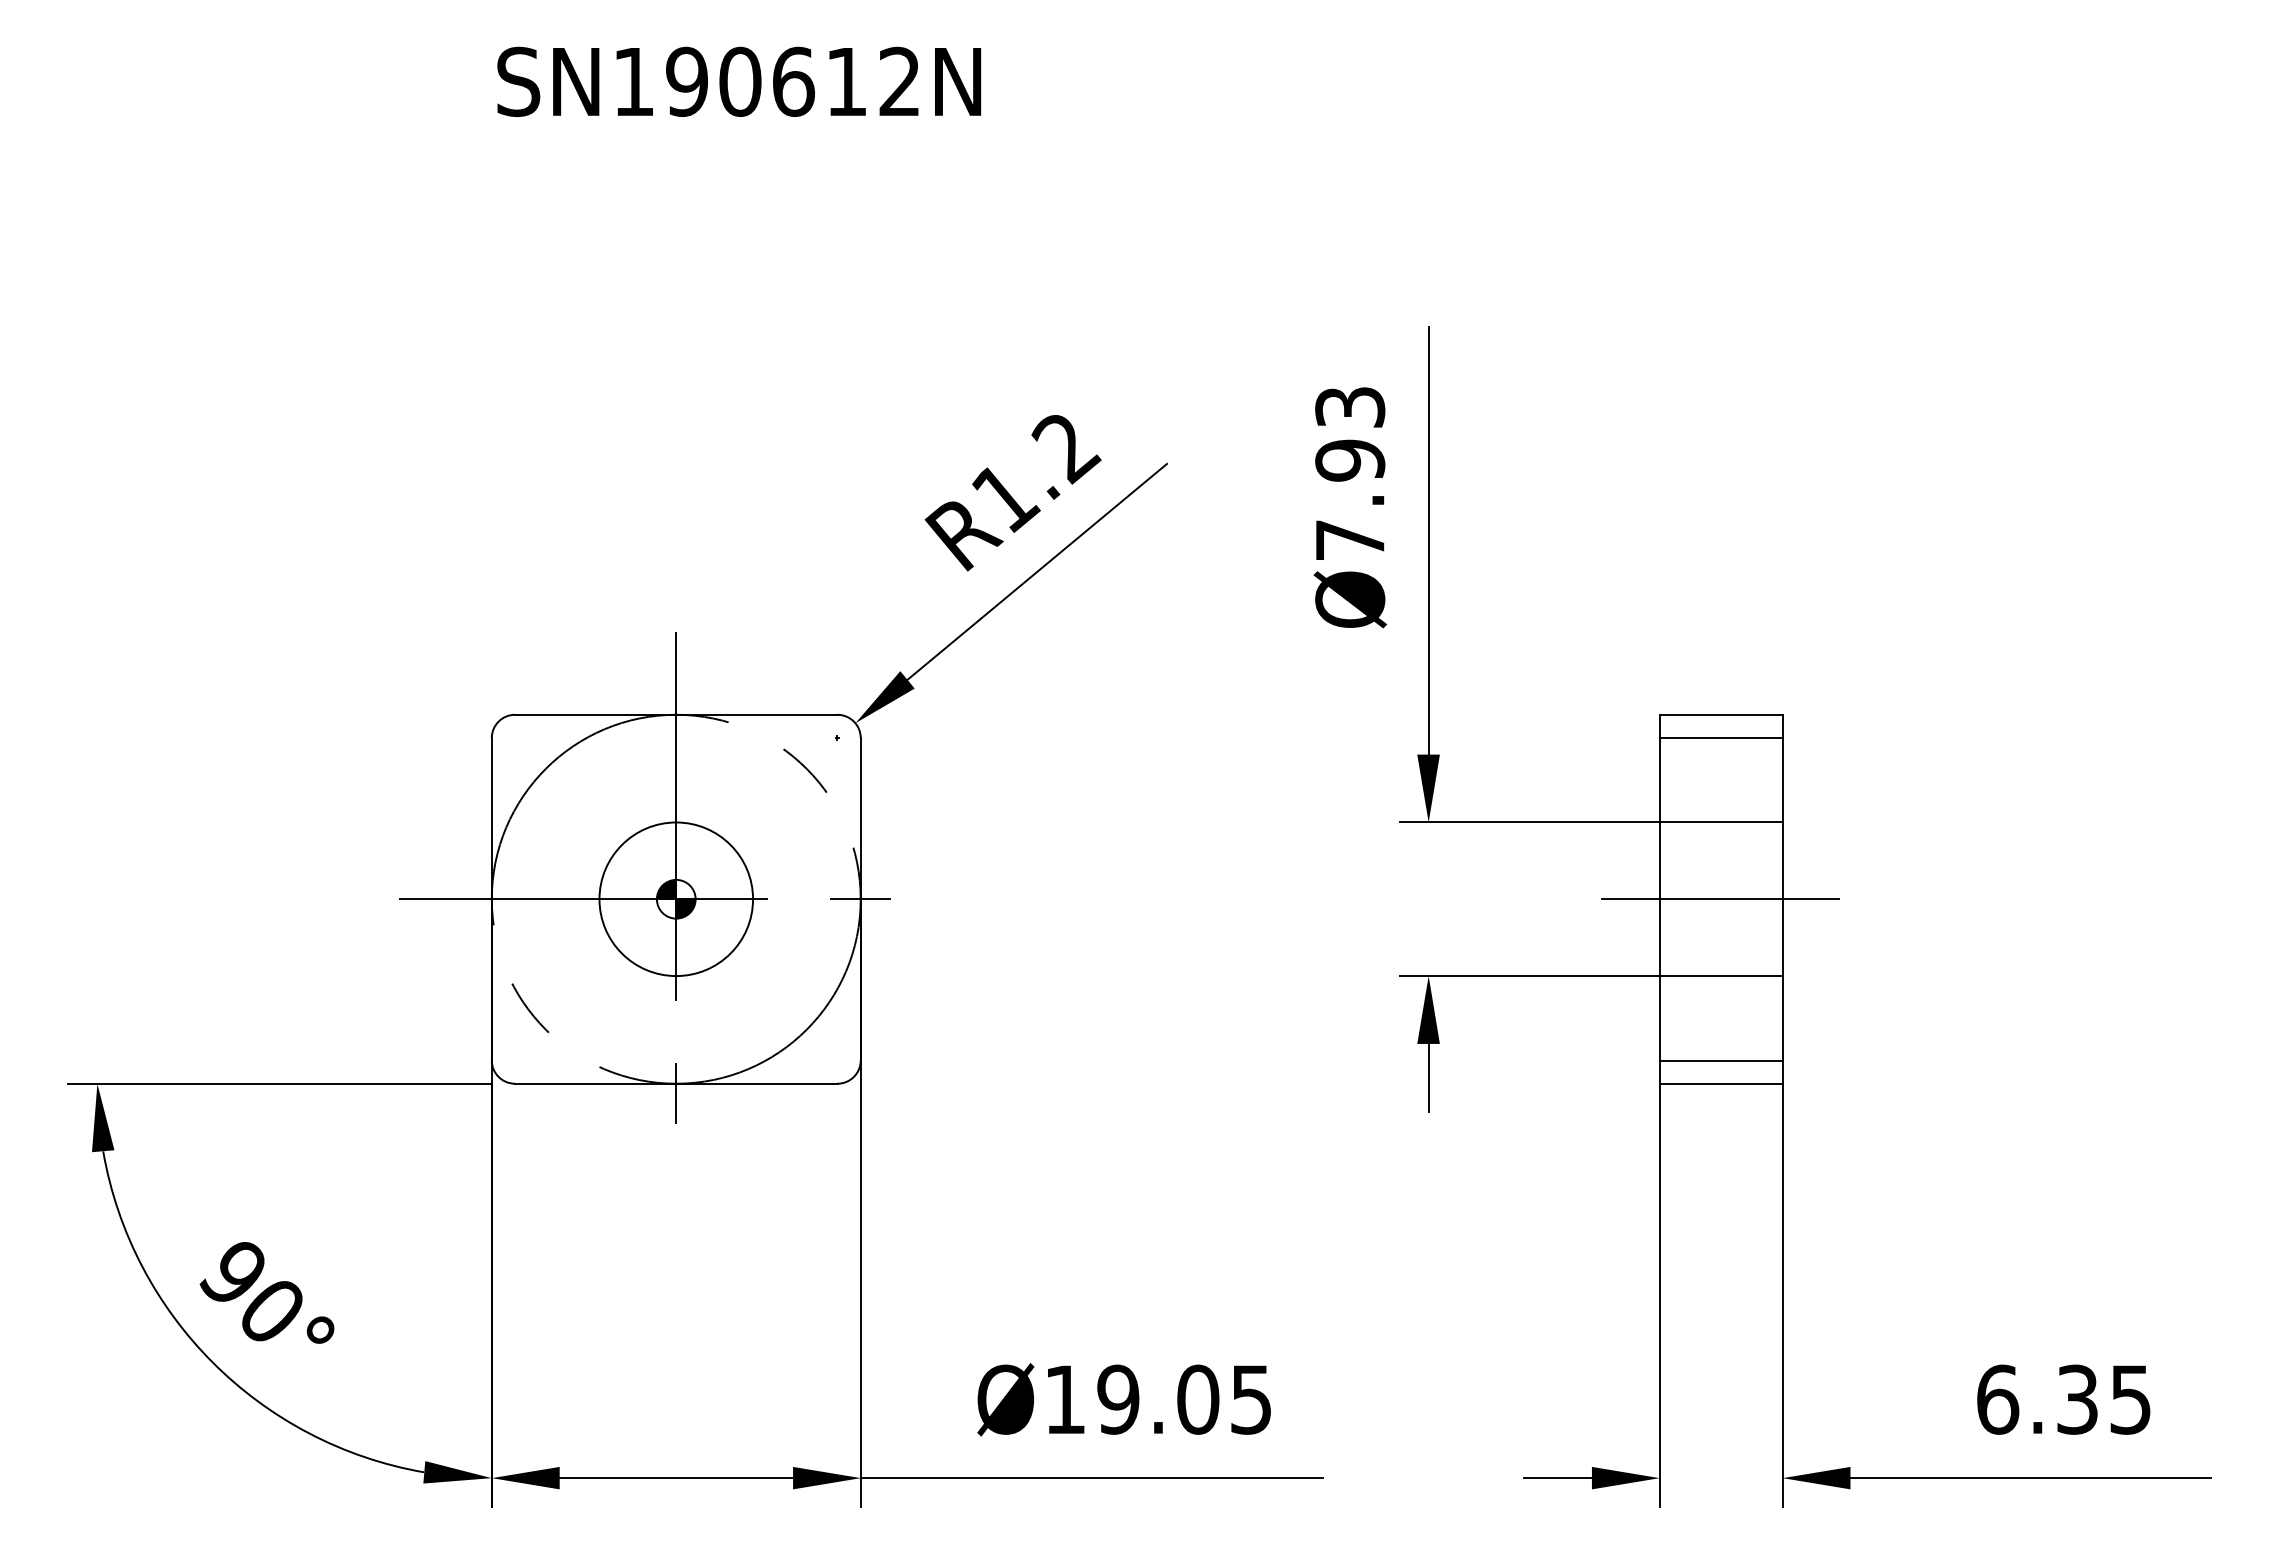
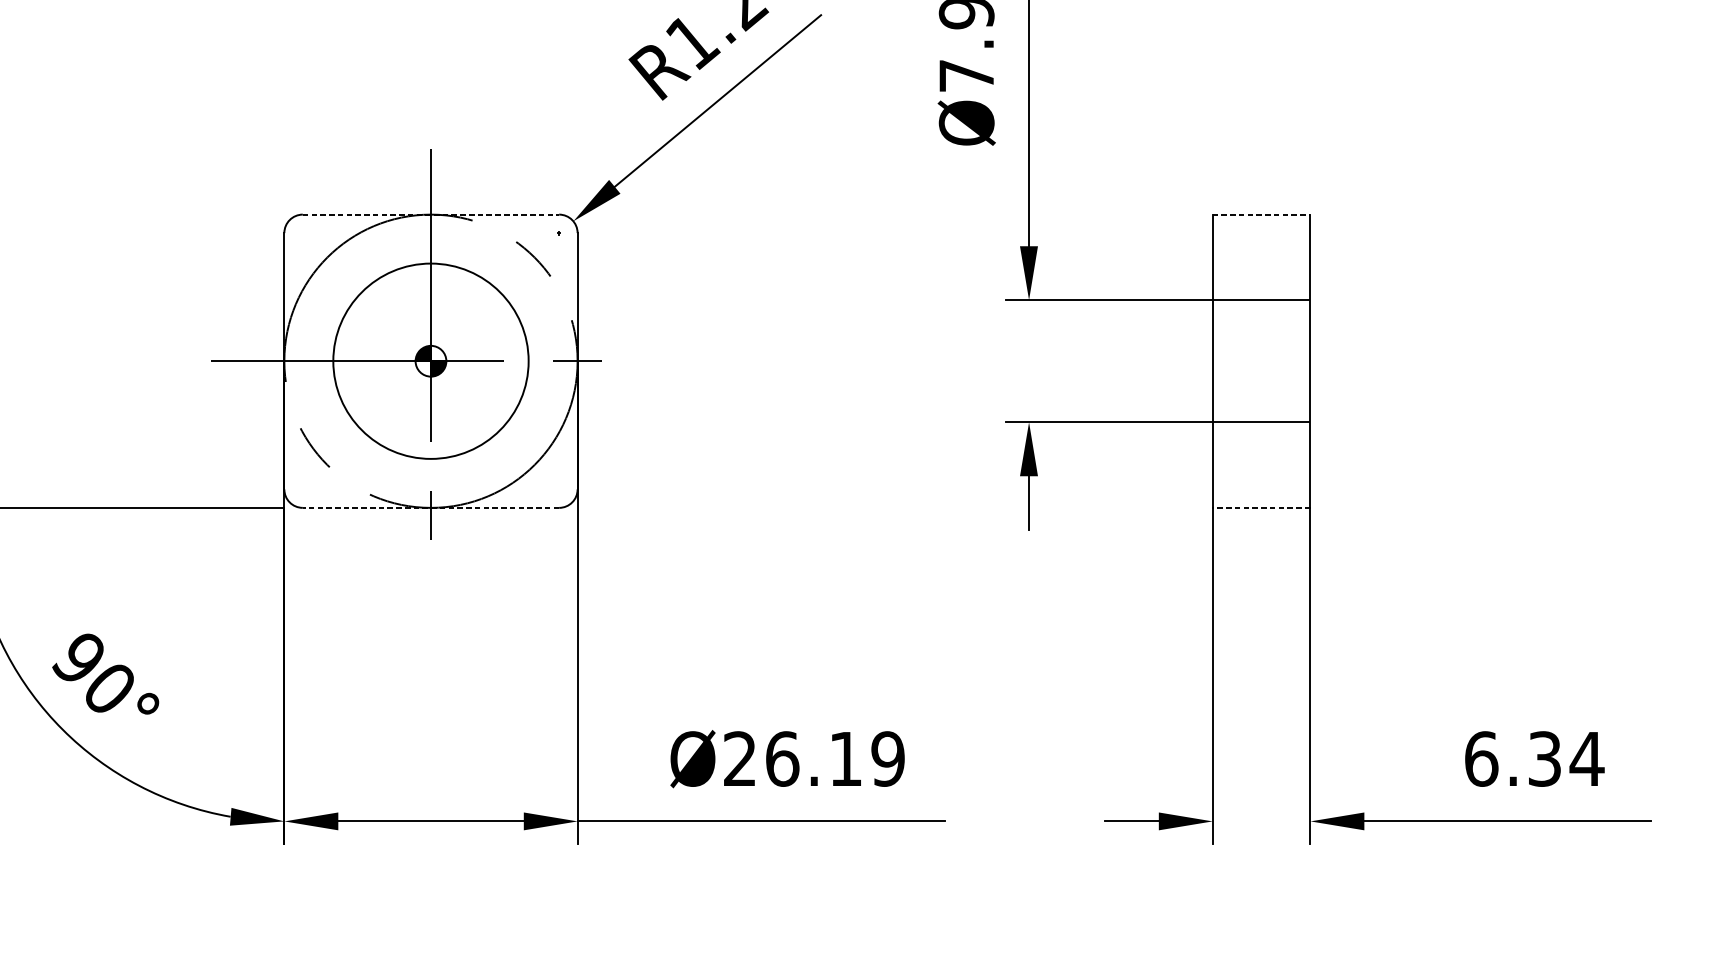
line: (676, 714) -> (431, 214), solid -> dashed
line: (1721, 714) -> (1261, 214), solid -> dashed
line: (1720, 738) -> (1261, 233), removed
circle: (676, 899) -> (431, 361), size x1.6
line: (1719, 899) -> (1260, 361), removed
line: (1720, 1060) -> (1261, 489), removed
line: (675, 1083) -> (430, 507), solid -> dashed
line: (1720, 1083) -> (1261, 507), solid -> dashed
text: (1158, 1399) -> (814, 758), Ø19.05 -> Ø26.19
text: (2130, 1399) -> (1586, 758), 6.35 -> 6.34

